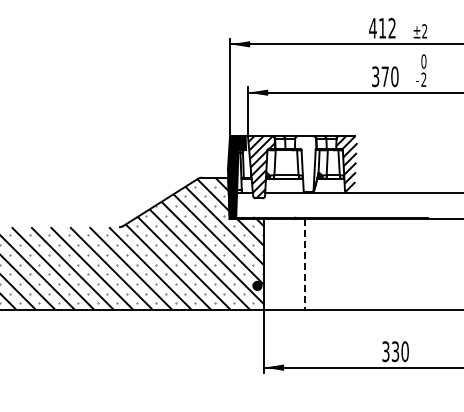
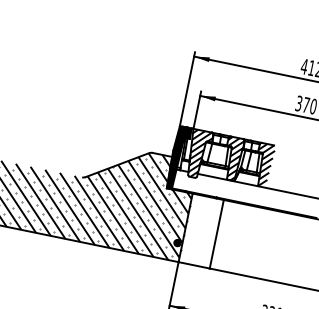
hatch: (305, 164) -> (232, 158), added
line: (305, 264) -> (217, 234), dashed -> solid

